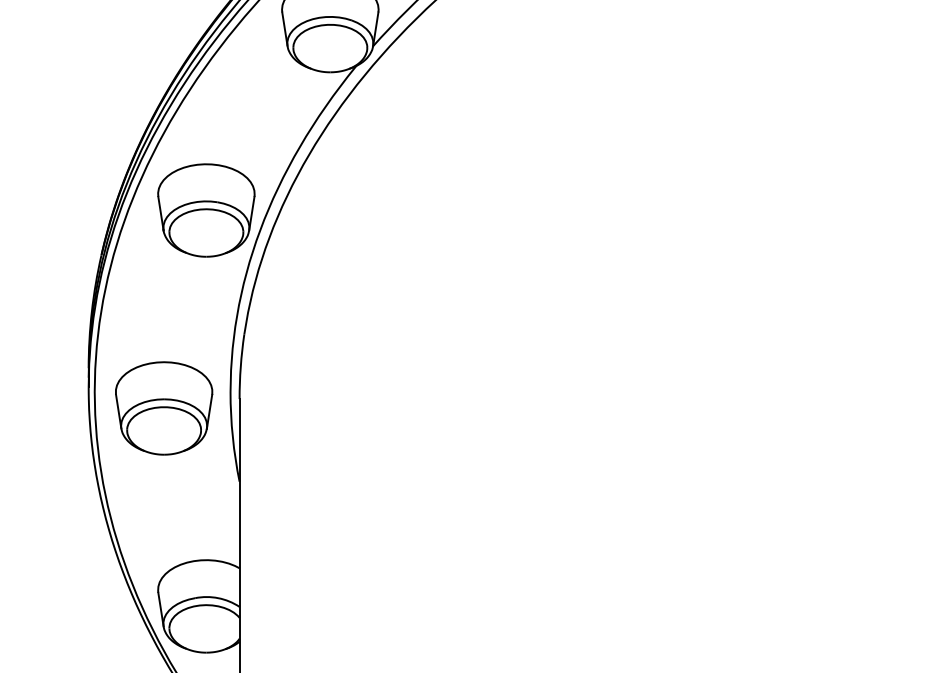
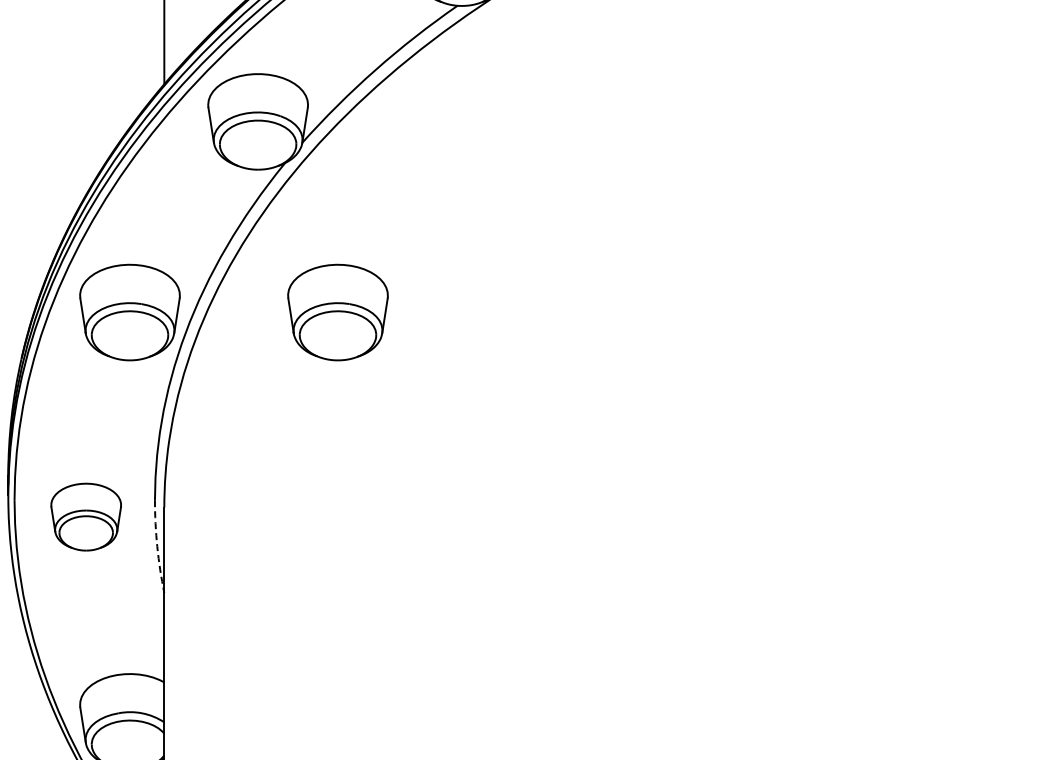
part: (407, 210) -> (337, 312), added
part: (163, 407) -> (85, 516), size x0.7
arc: (232, 436) -> (157, 546), solid -> dashed

